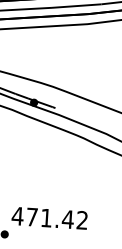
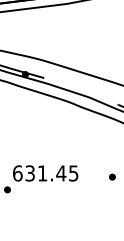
text: (49, 218) -> (45, 173), 471.42 -> 631.45

